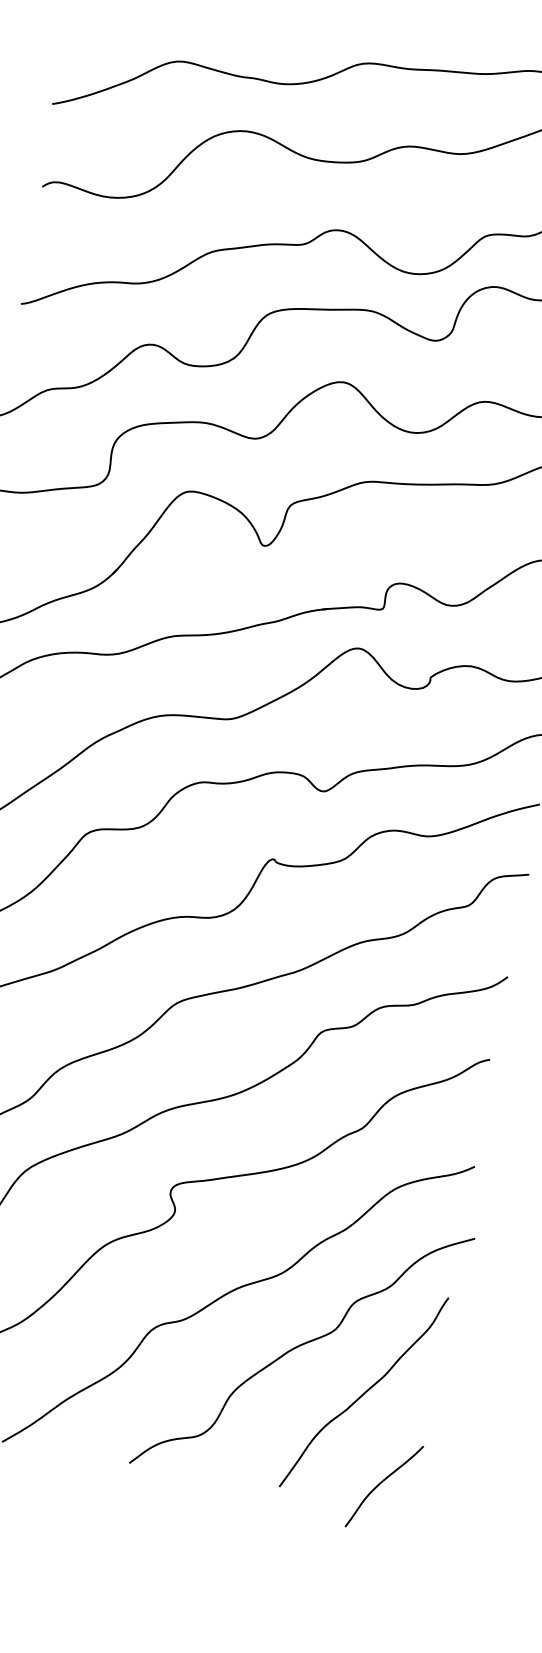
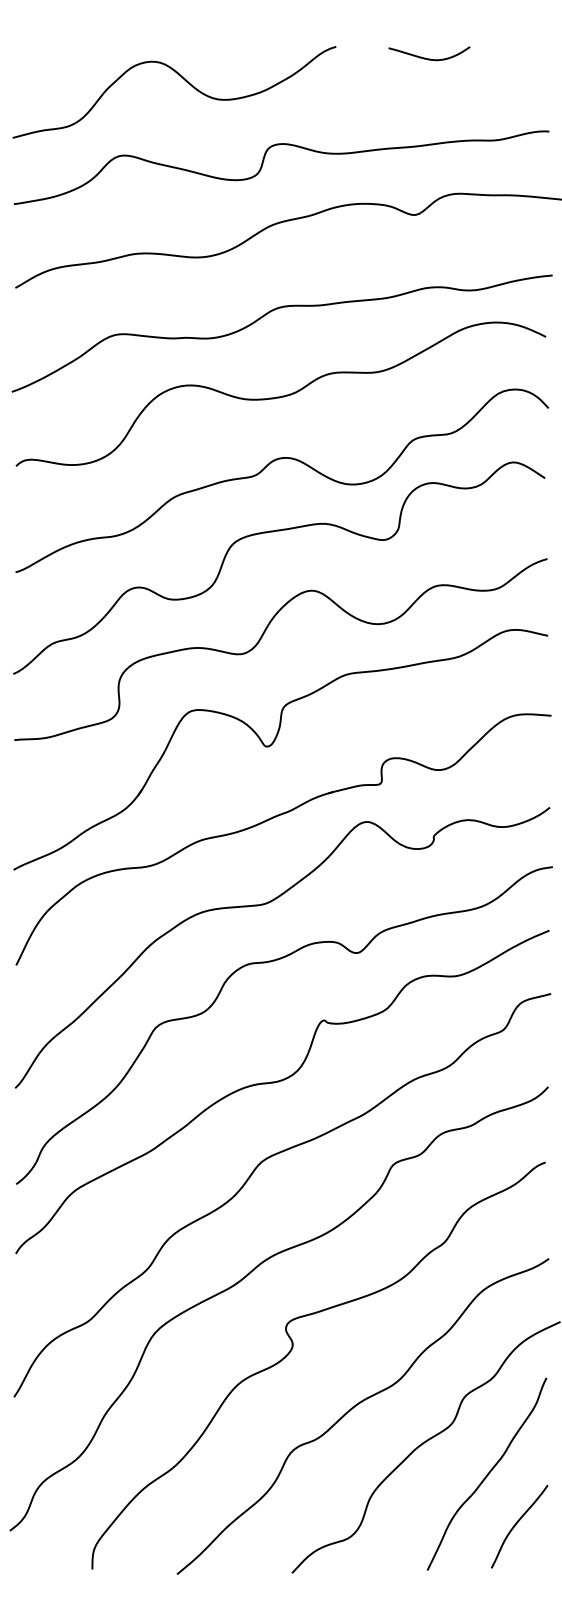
curve: (381, 1484) -> (516, 1525), moved

